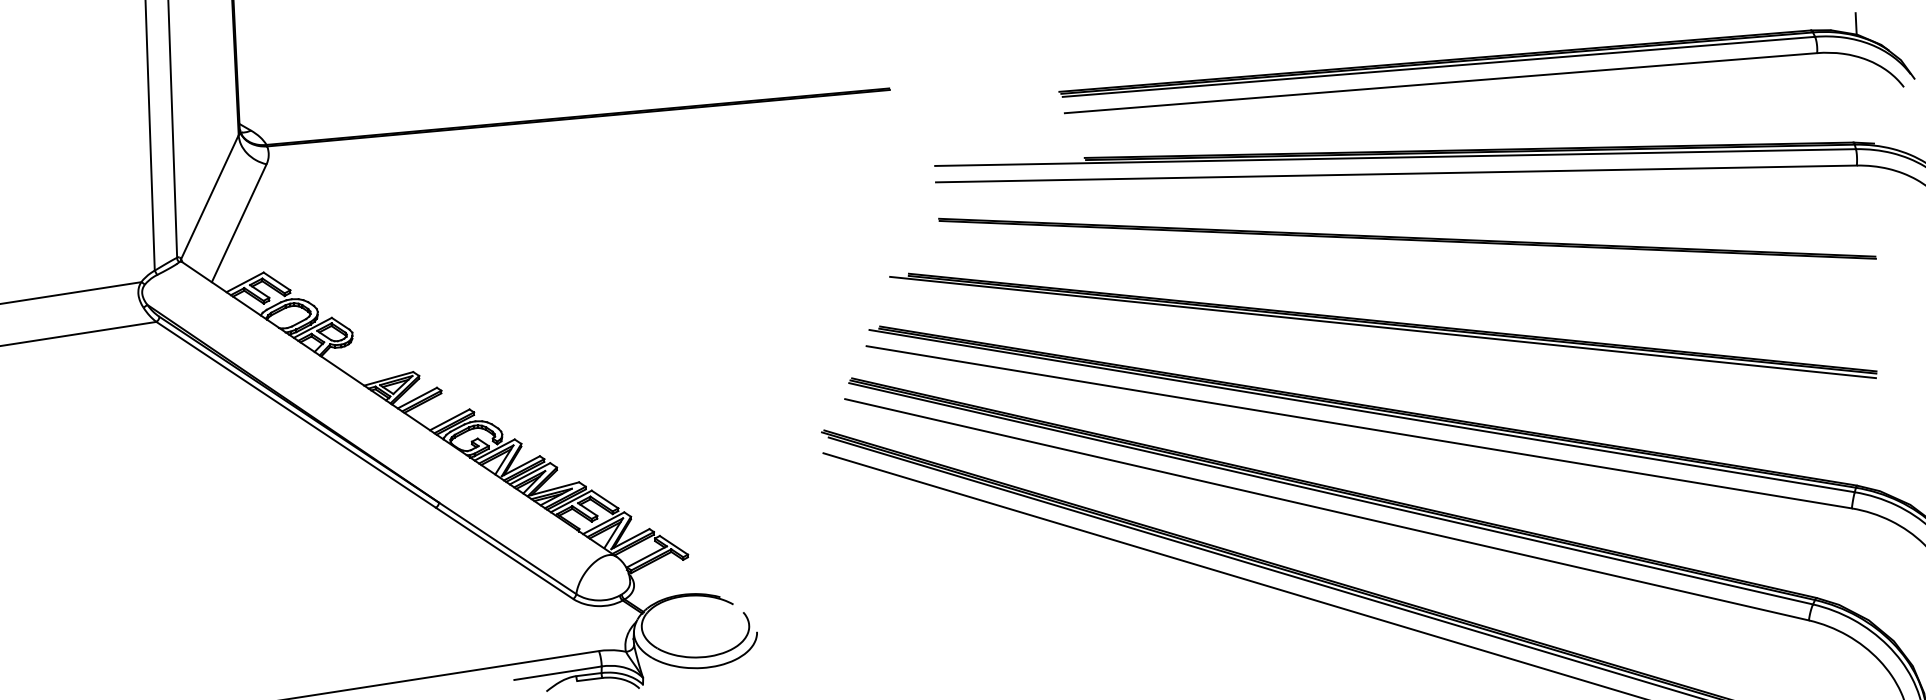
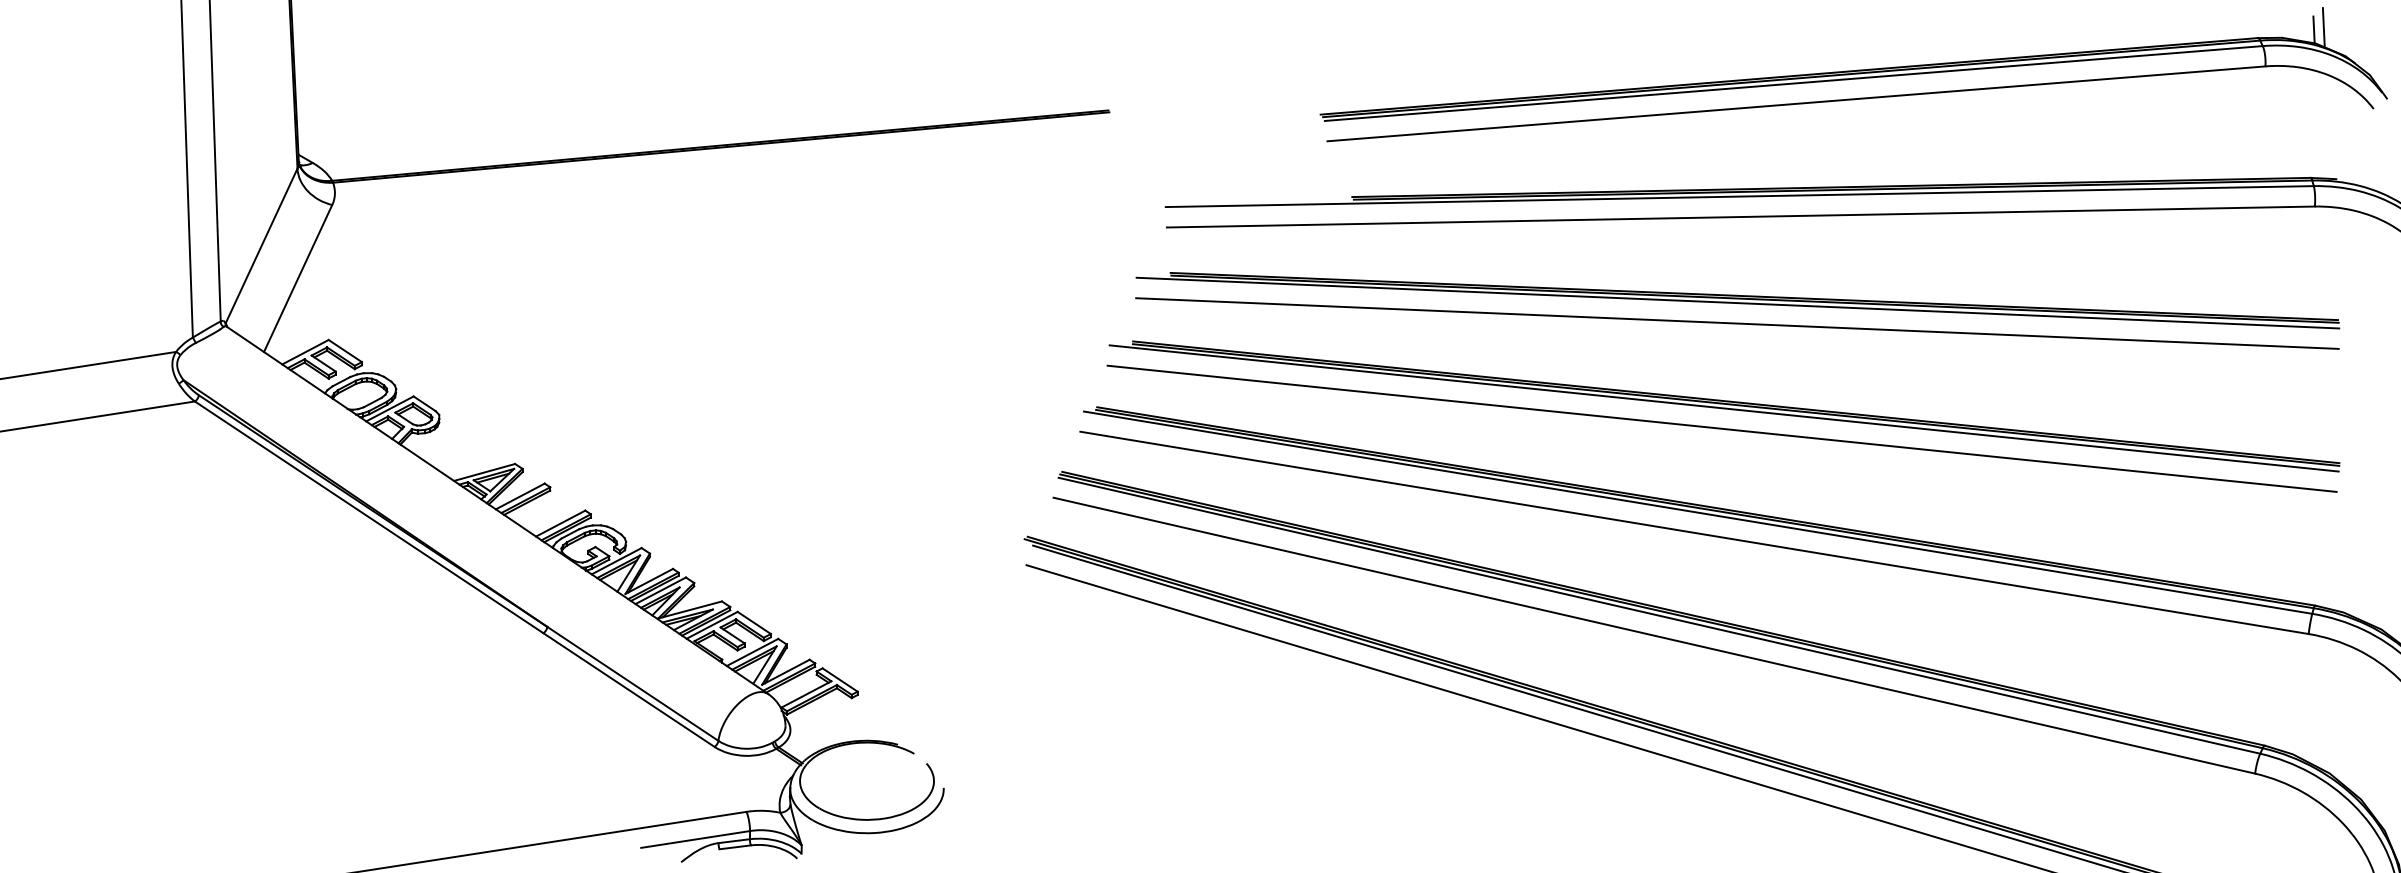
line: (1863, 21) -> (2323, 27), added
line: (1393, 242) -> (1737, 302), added
line: (1393, 259) -> (1737, 323), added
line: (1380, 343) -> (1721, 428), added

